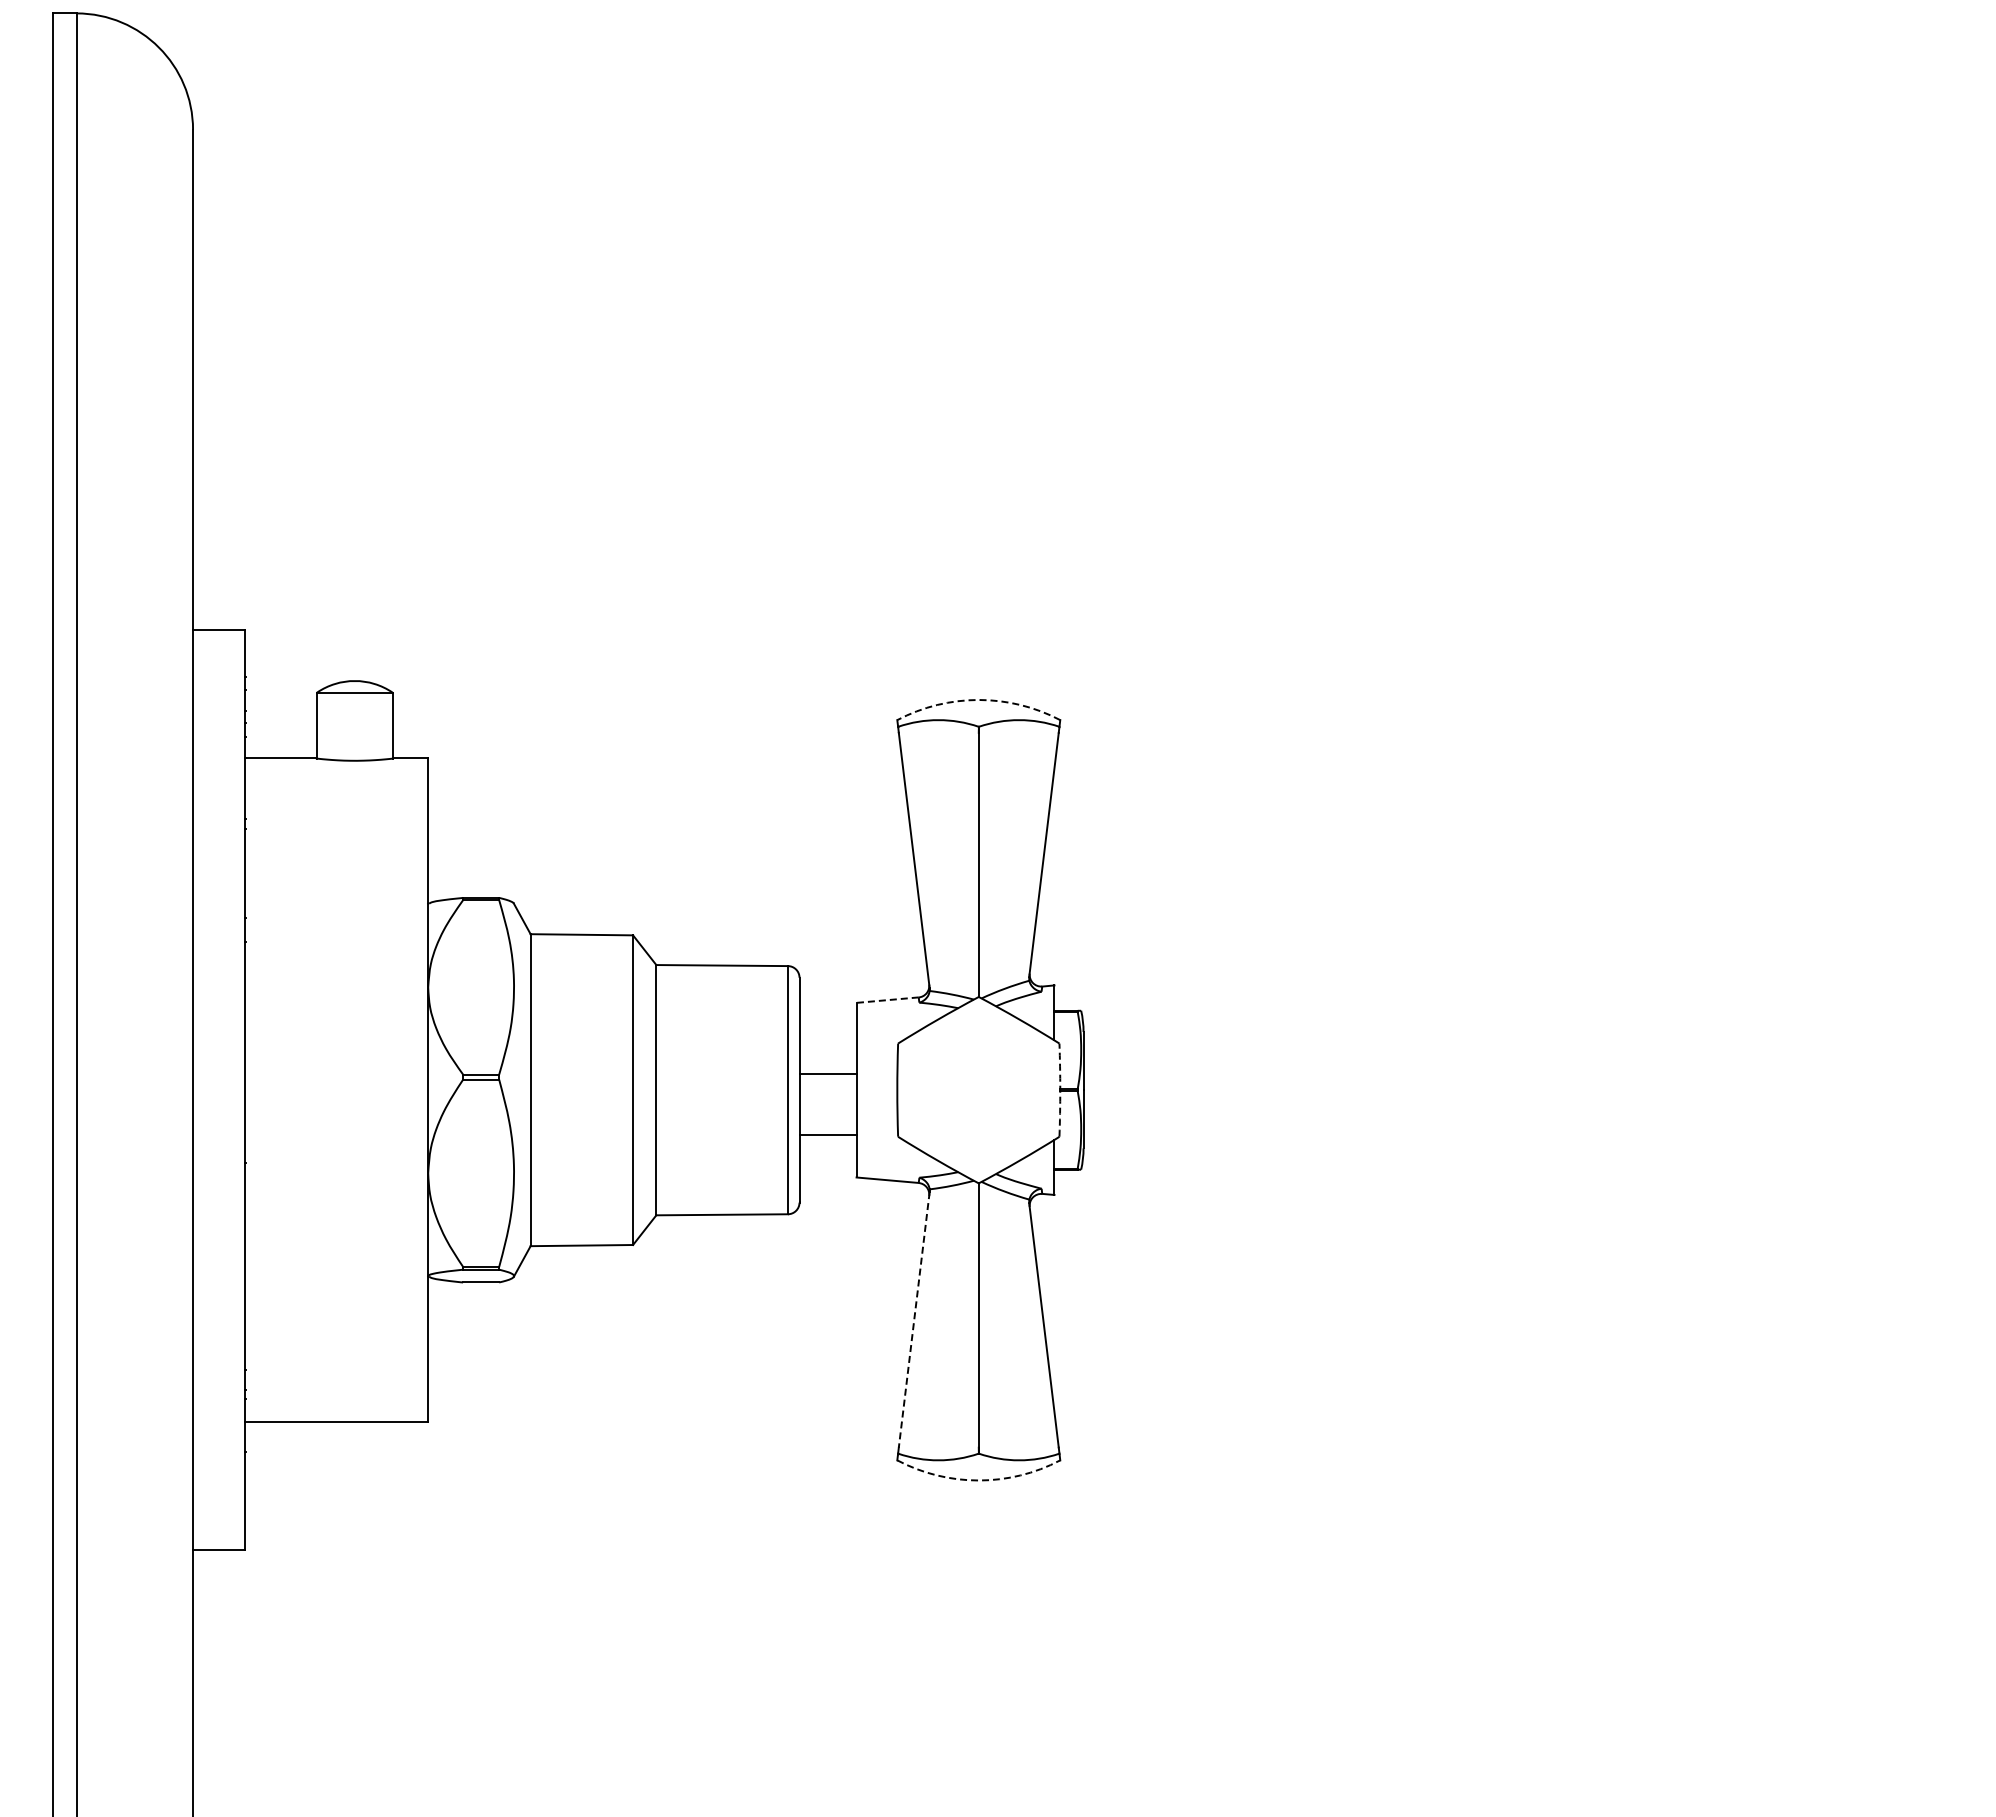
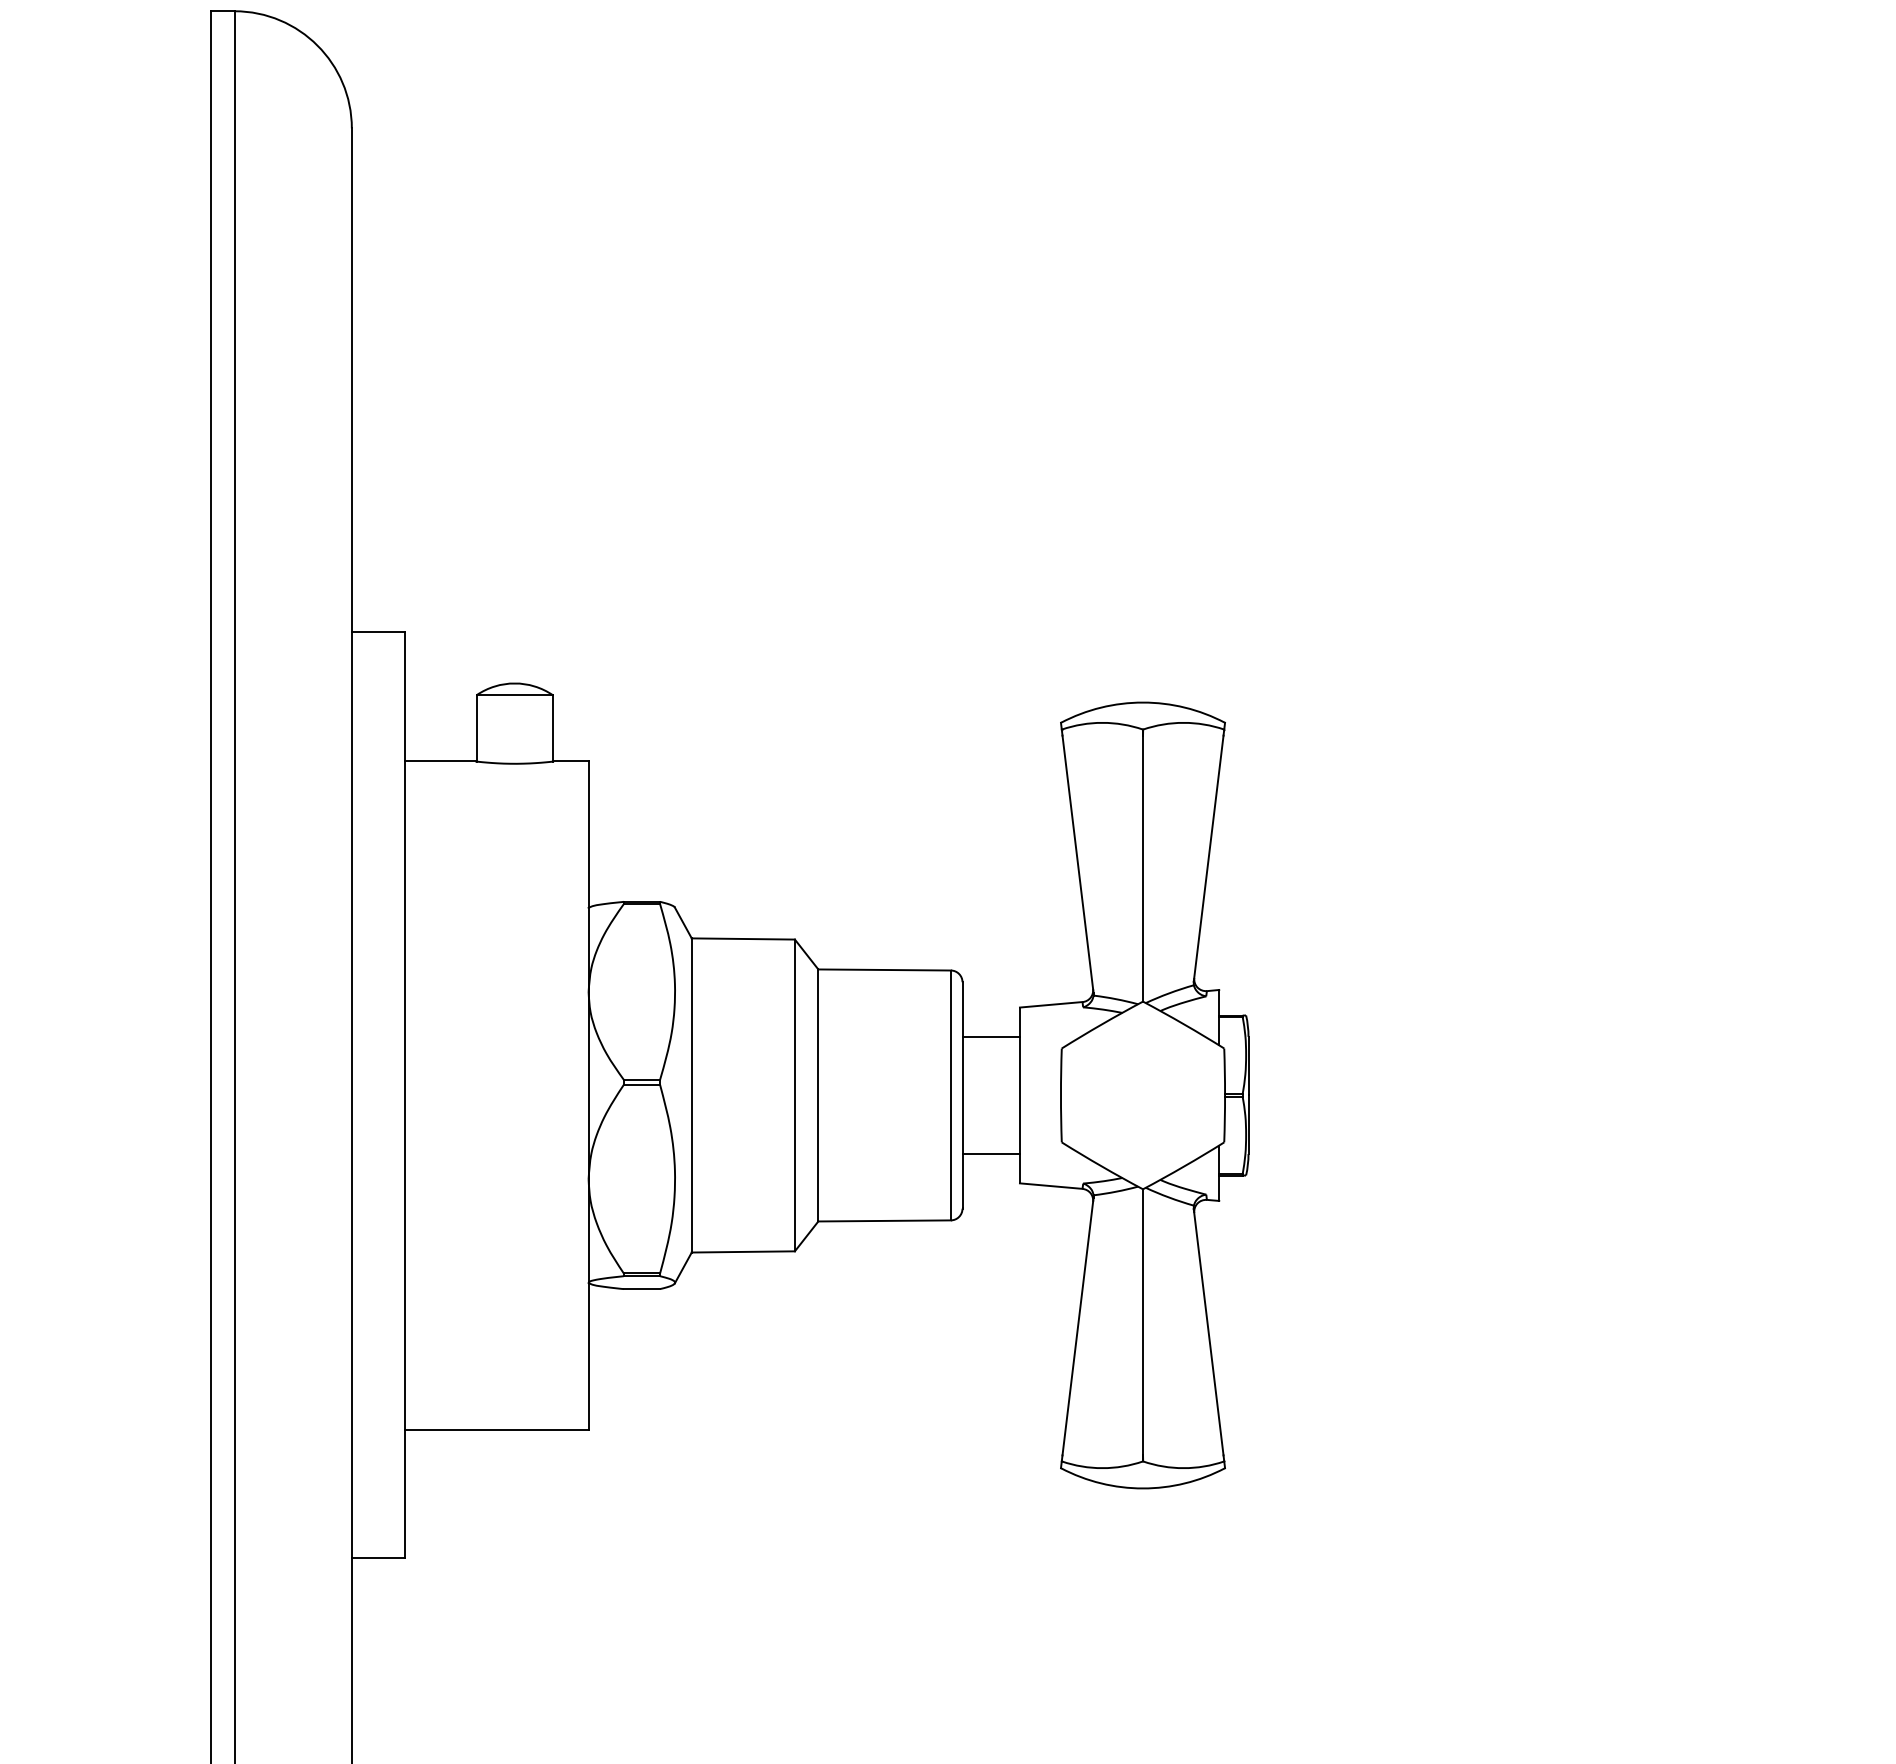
arc: (978, 699) -> (1142, 702), dashed -> solid
line: (887, 1000) -> (1051, 1005), dashed -> solid
line: (827, 1074) -> (990, 1154), moved
arc: (1060, 1090) -> (1225, 1095), dashed -> solid
line: (827, 1134) -> (990, 1036), moved
line: (914, 1319) -> (1078, 1326), dashed -> solid
arc: (978, 1480) -> (1142, 1488), dashed -> solid

